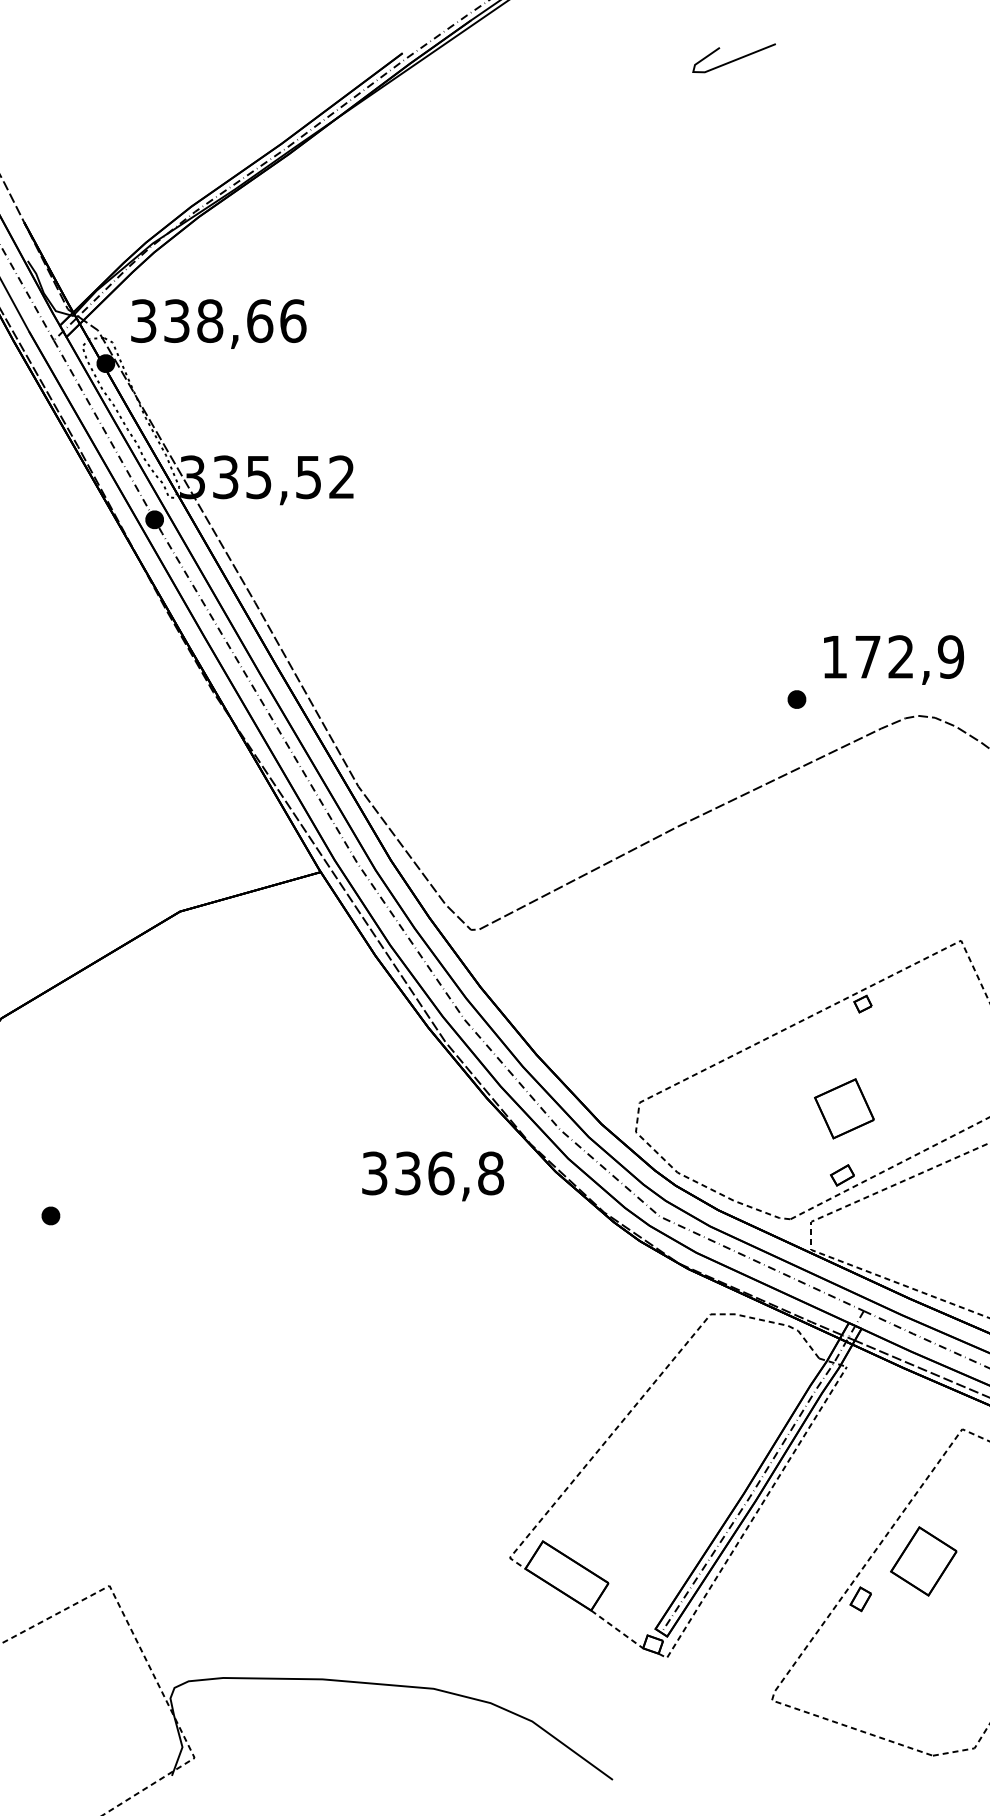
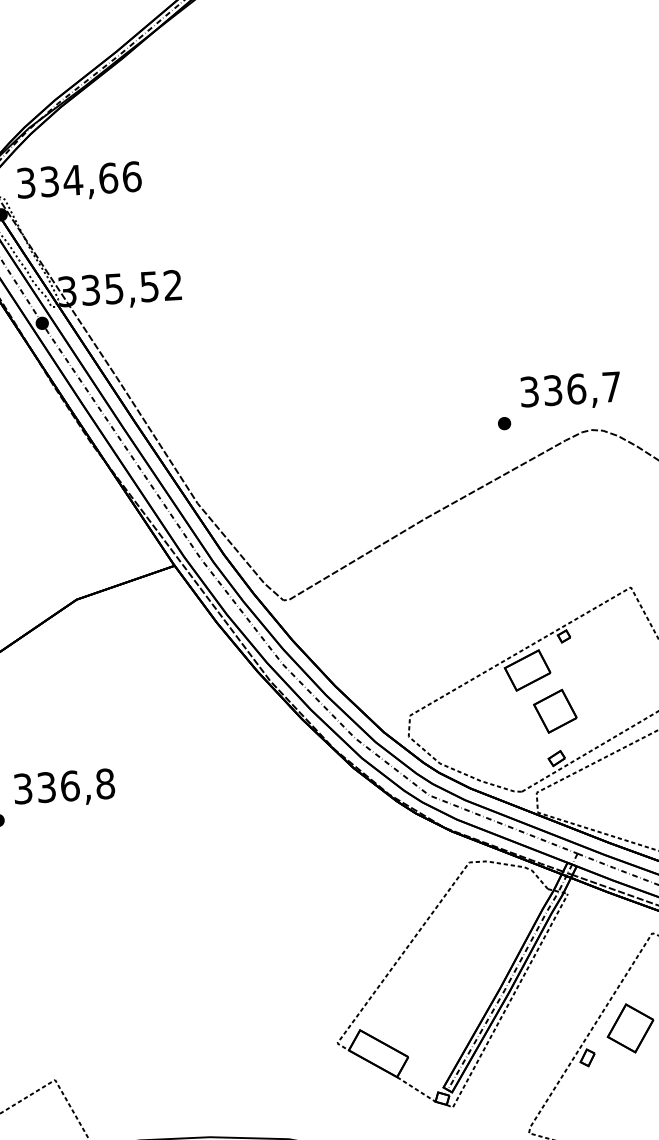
text: (209, 320) -> (72, 179), 338,66 -> 334,66
text: (893, 656) -> (571, 389), 172,9 -> 336,7
part: (808, 1048) -> (527, 670), added
text: (433, 1176) -> (64, 788), moved

